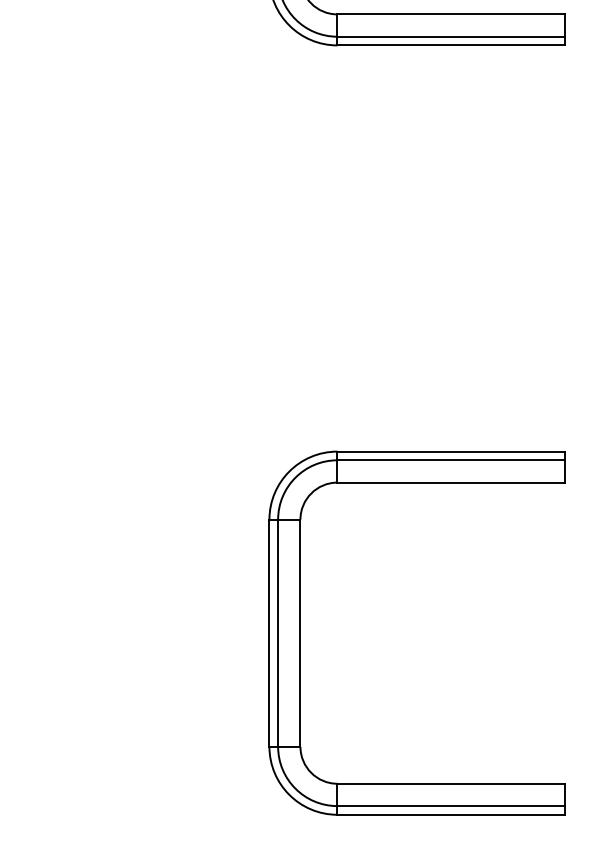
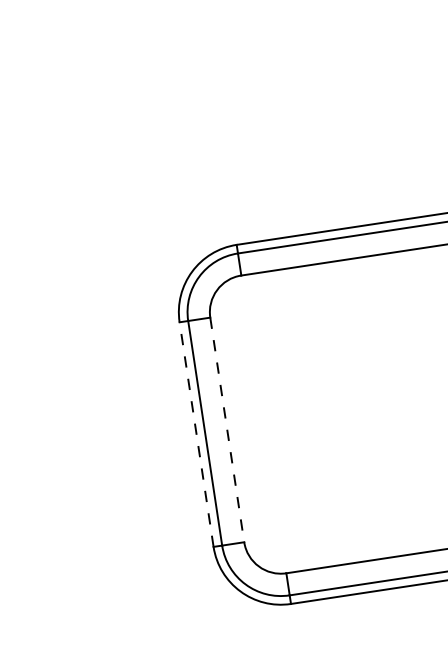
line: (269, 633) -> (196, 434), solid -> dashed
line: (300, 633) -> (227, 430), solid -> dashed

